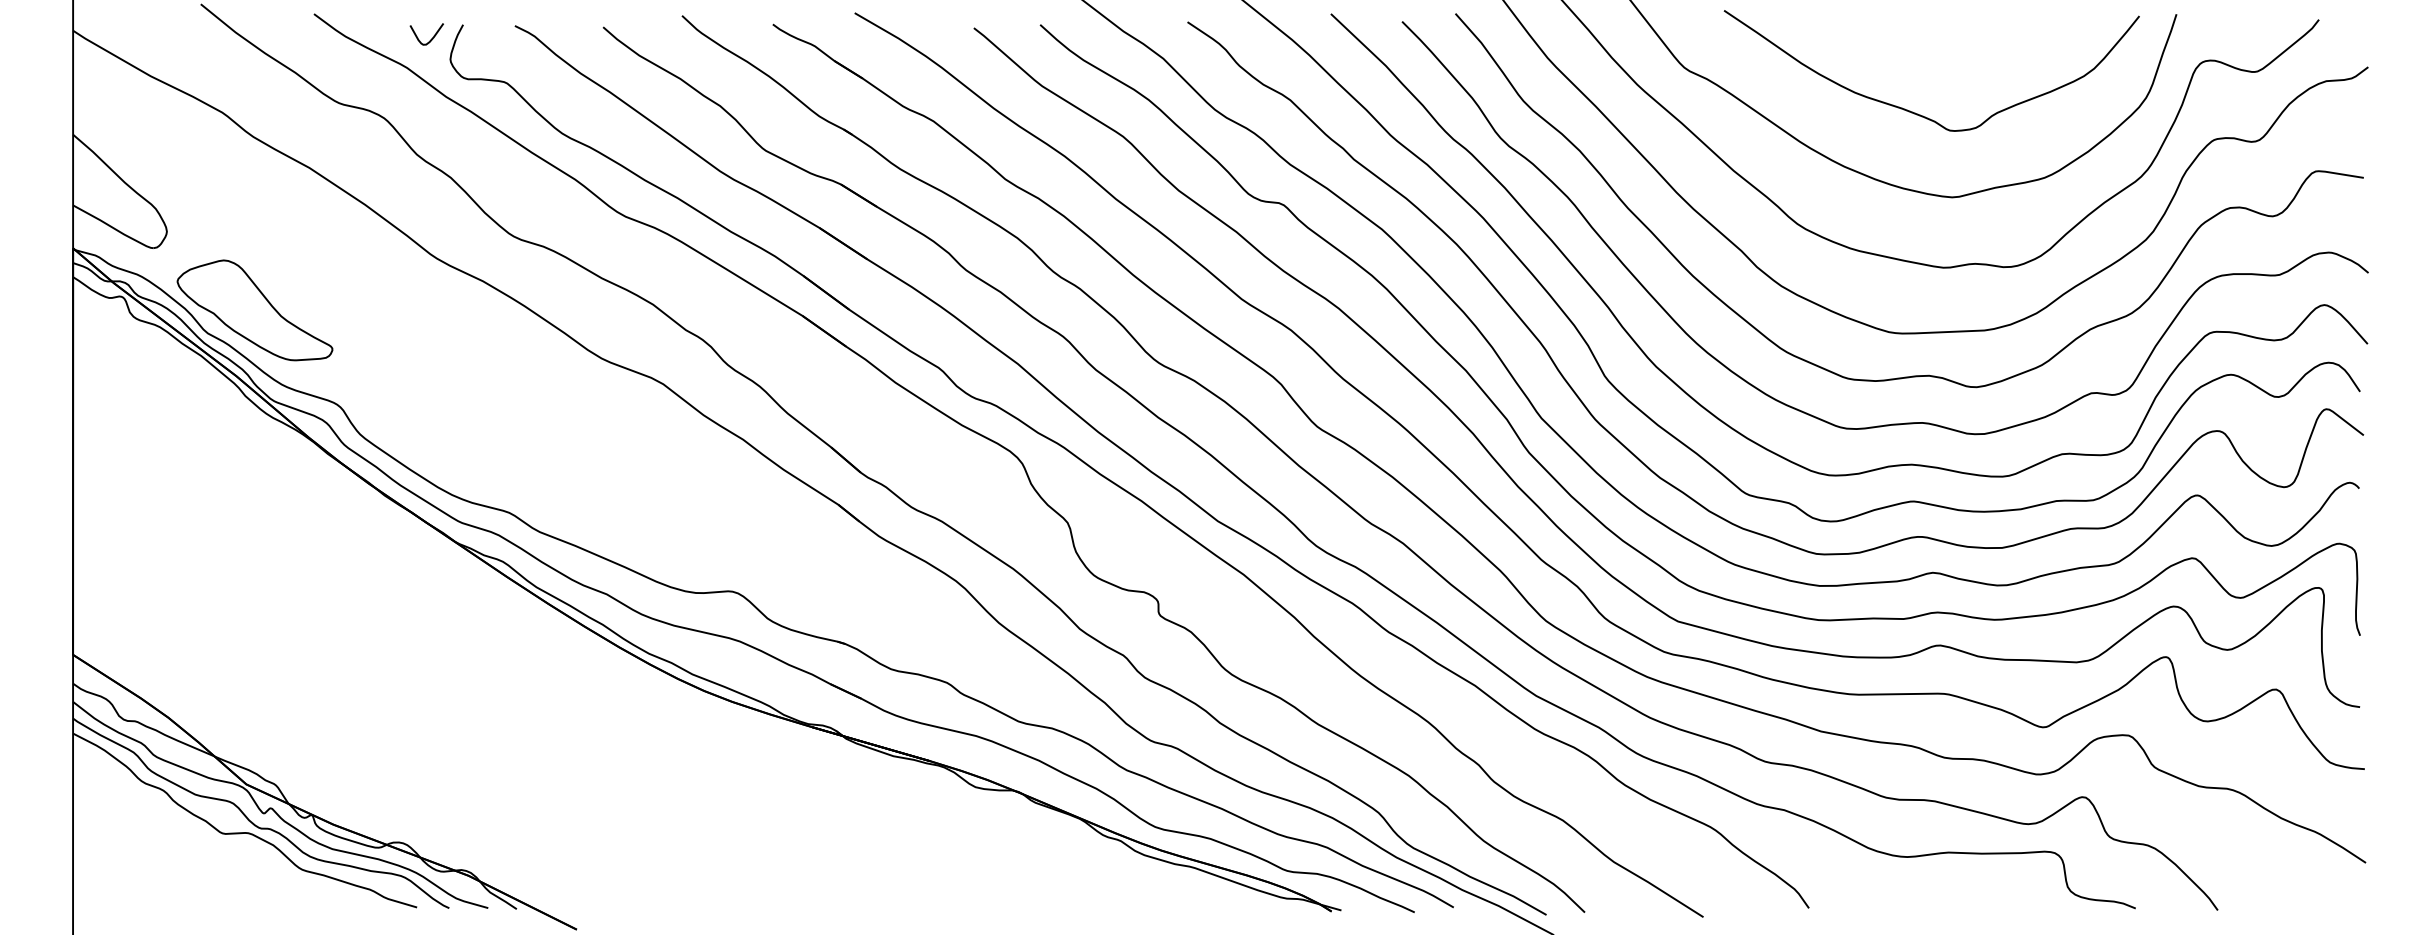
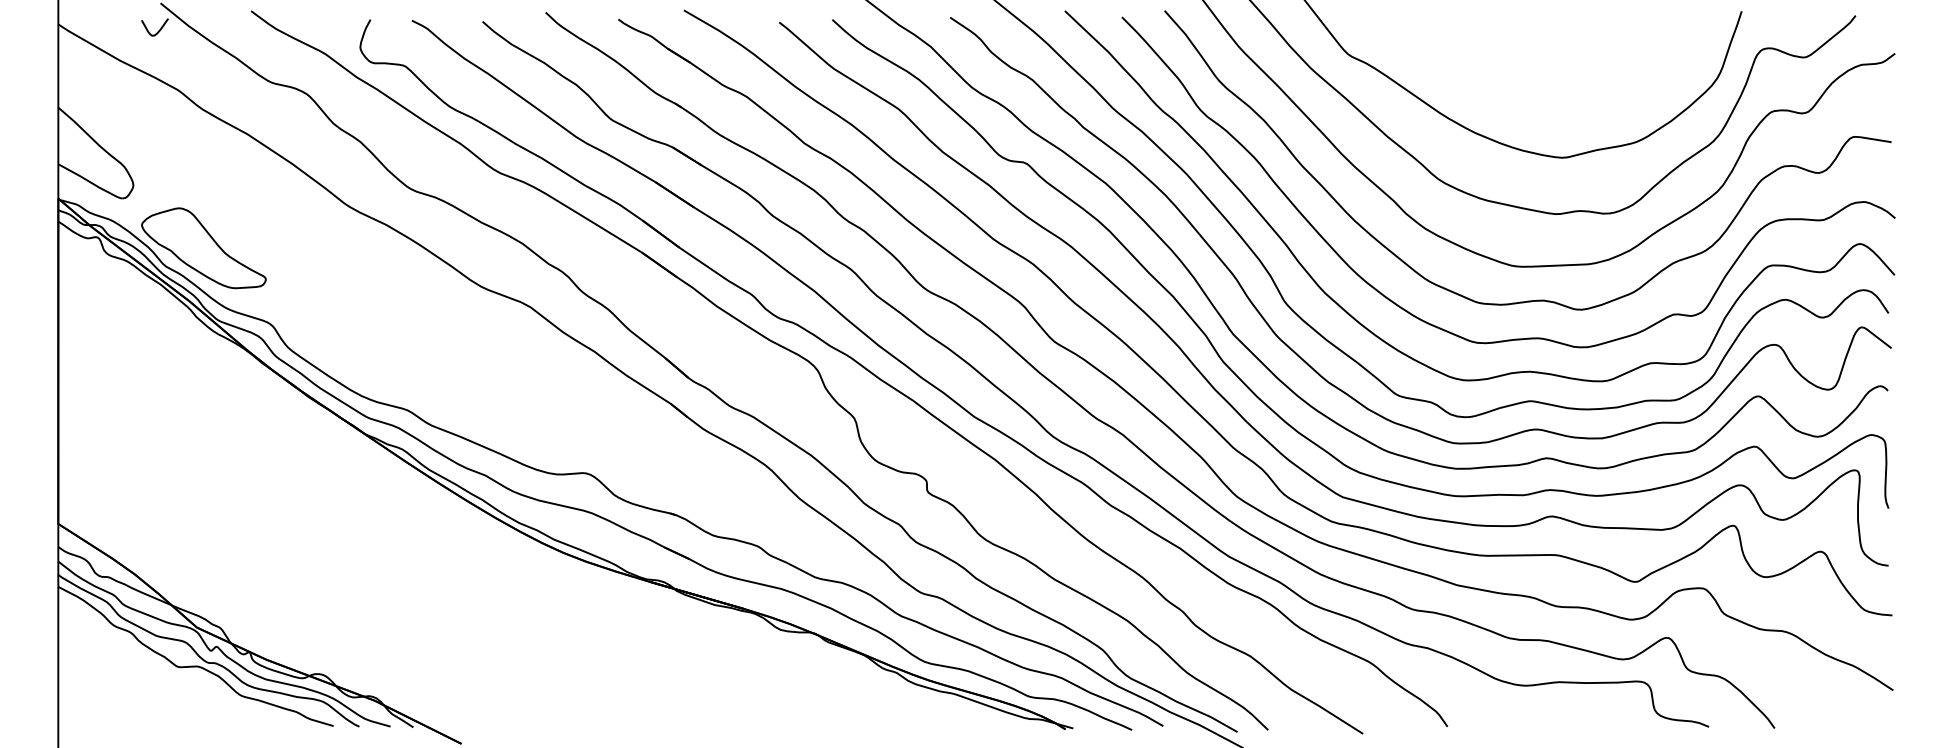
curve: (431, 38) -> (158, 30), moved
curve: (1915, 112) -> (1532, 89), removed

